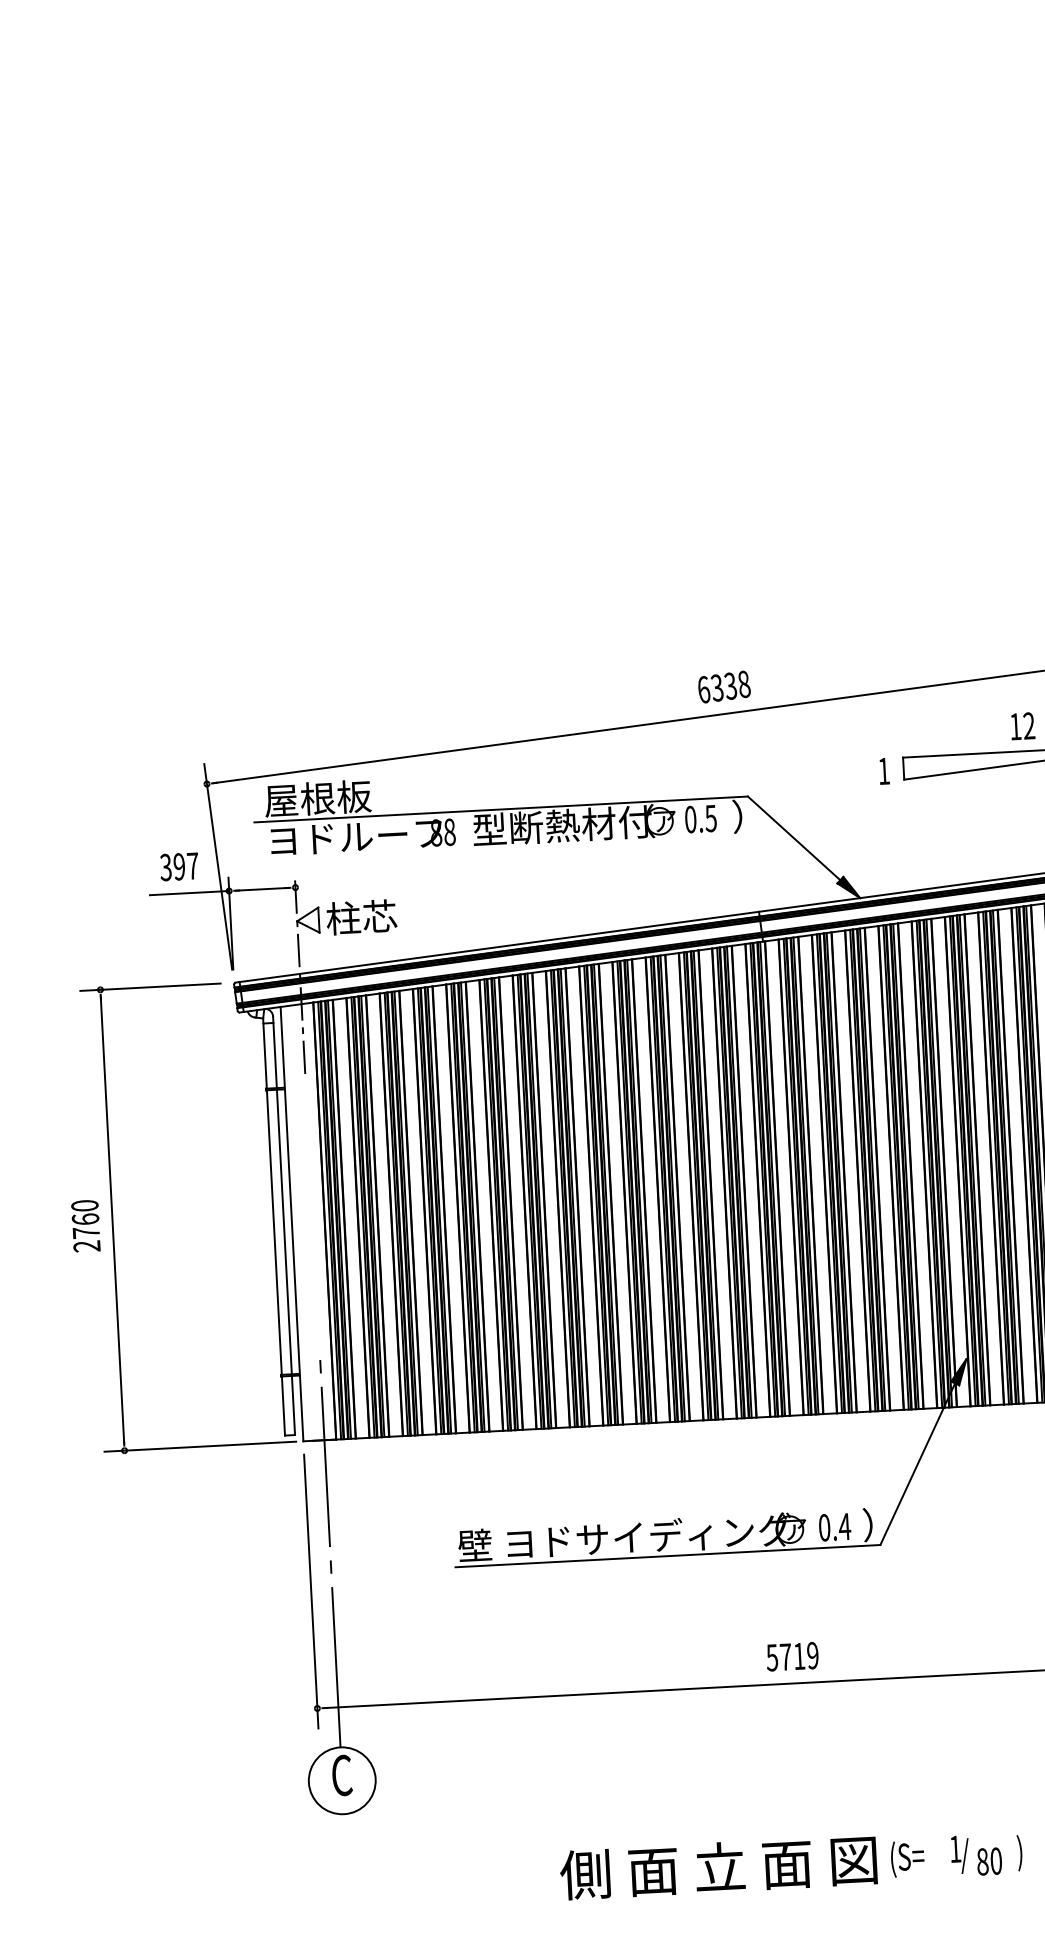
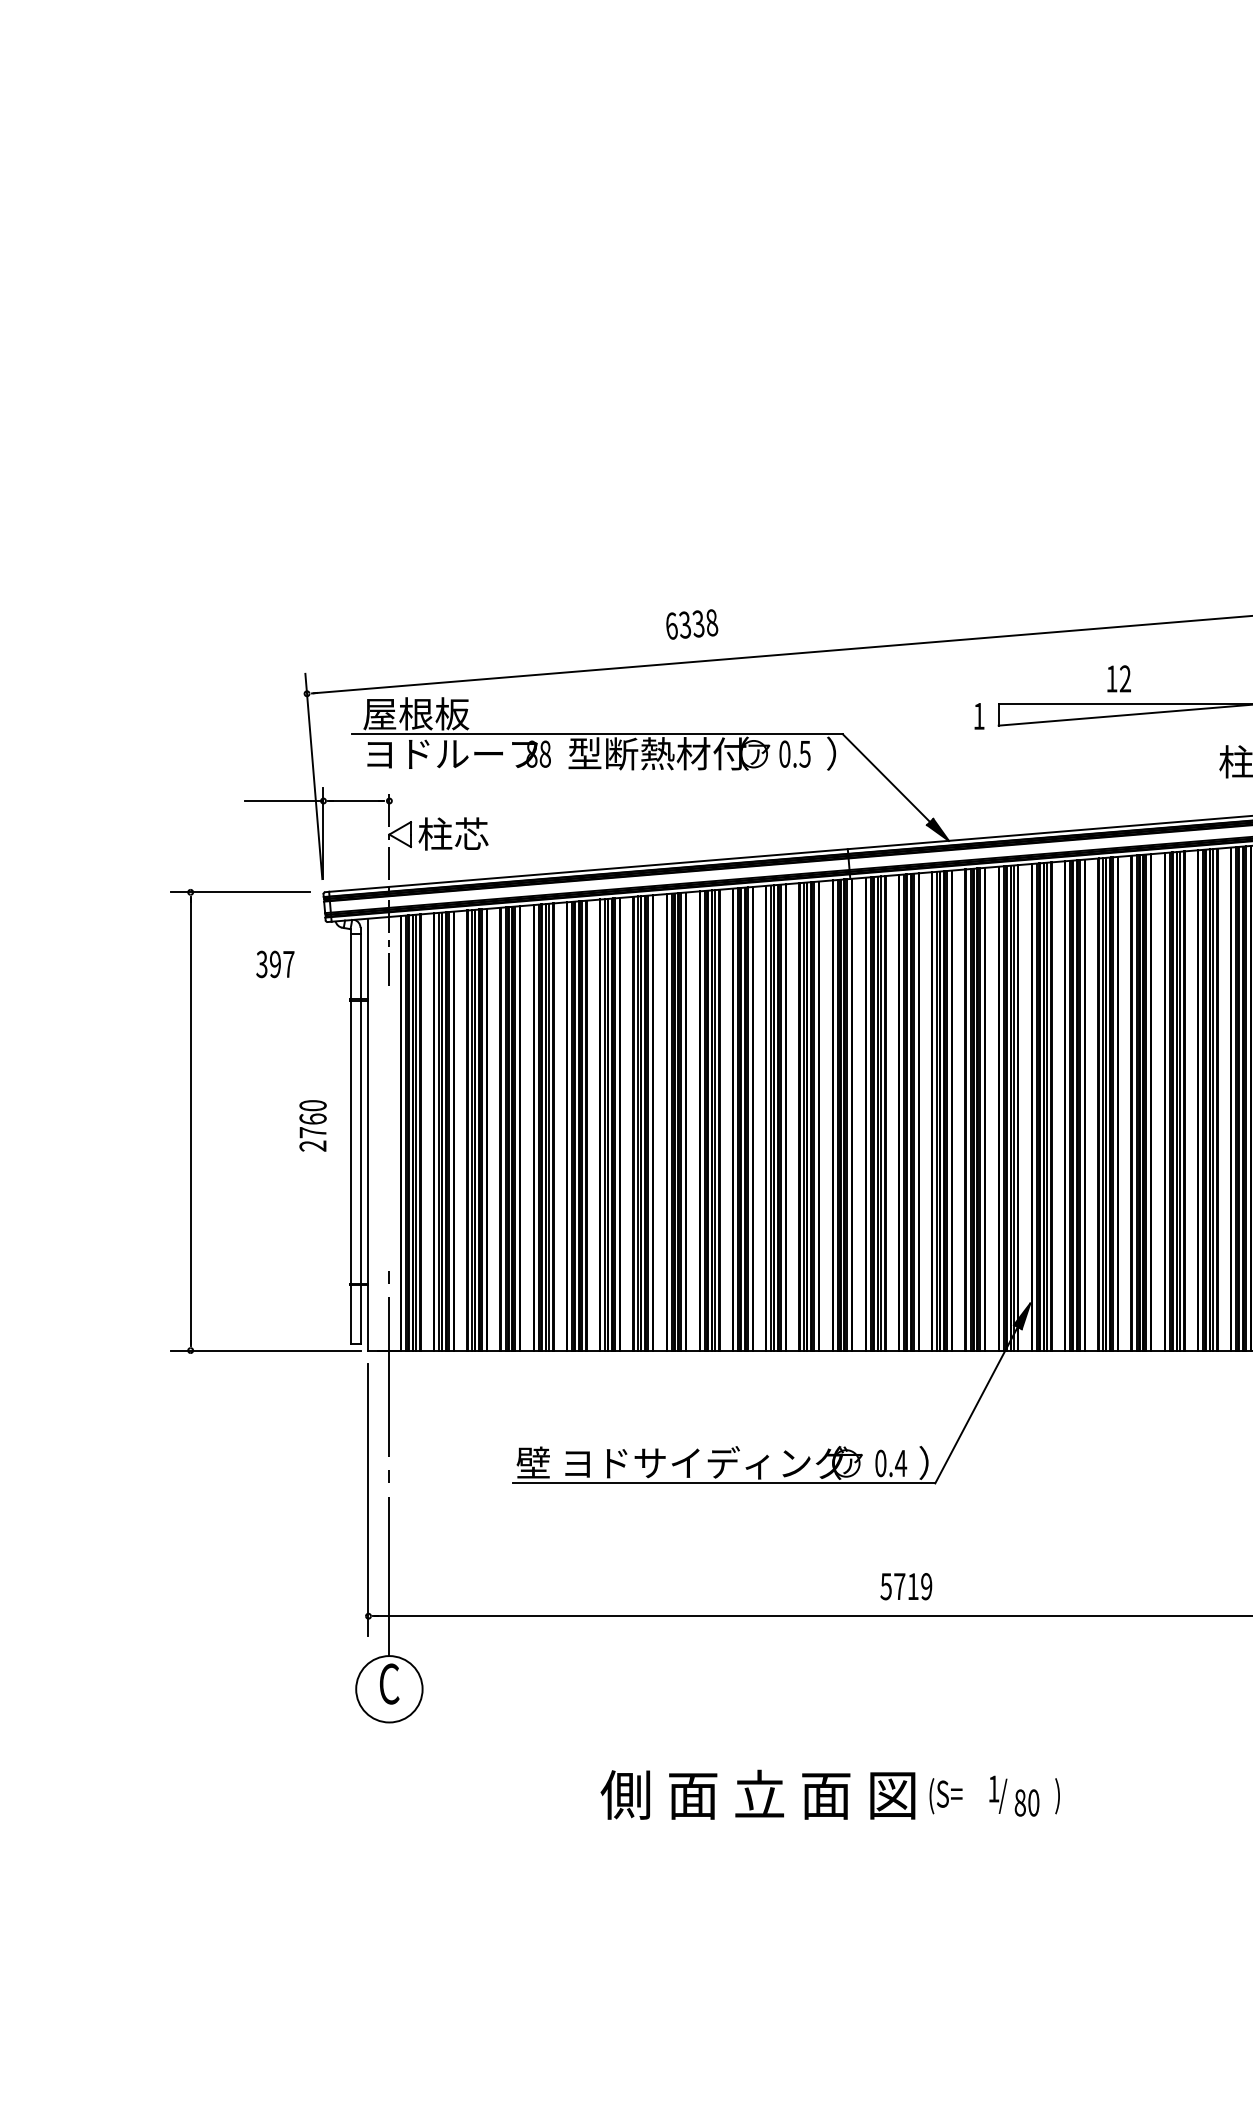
text: (724, 687) -> (692, 624), moved
text: (179, 866) -> (275, 964), moved
text: (85, 1225) -> (312, 1125), moved
text: (792, 1656) -> (906, 1586), moved

